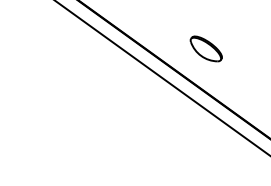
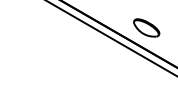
part: (205, 48) -> (146, 27), size x1.43

